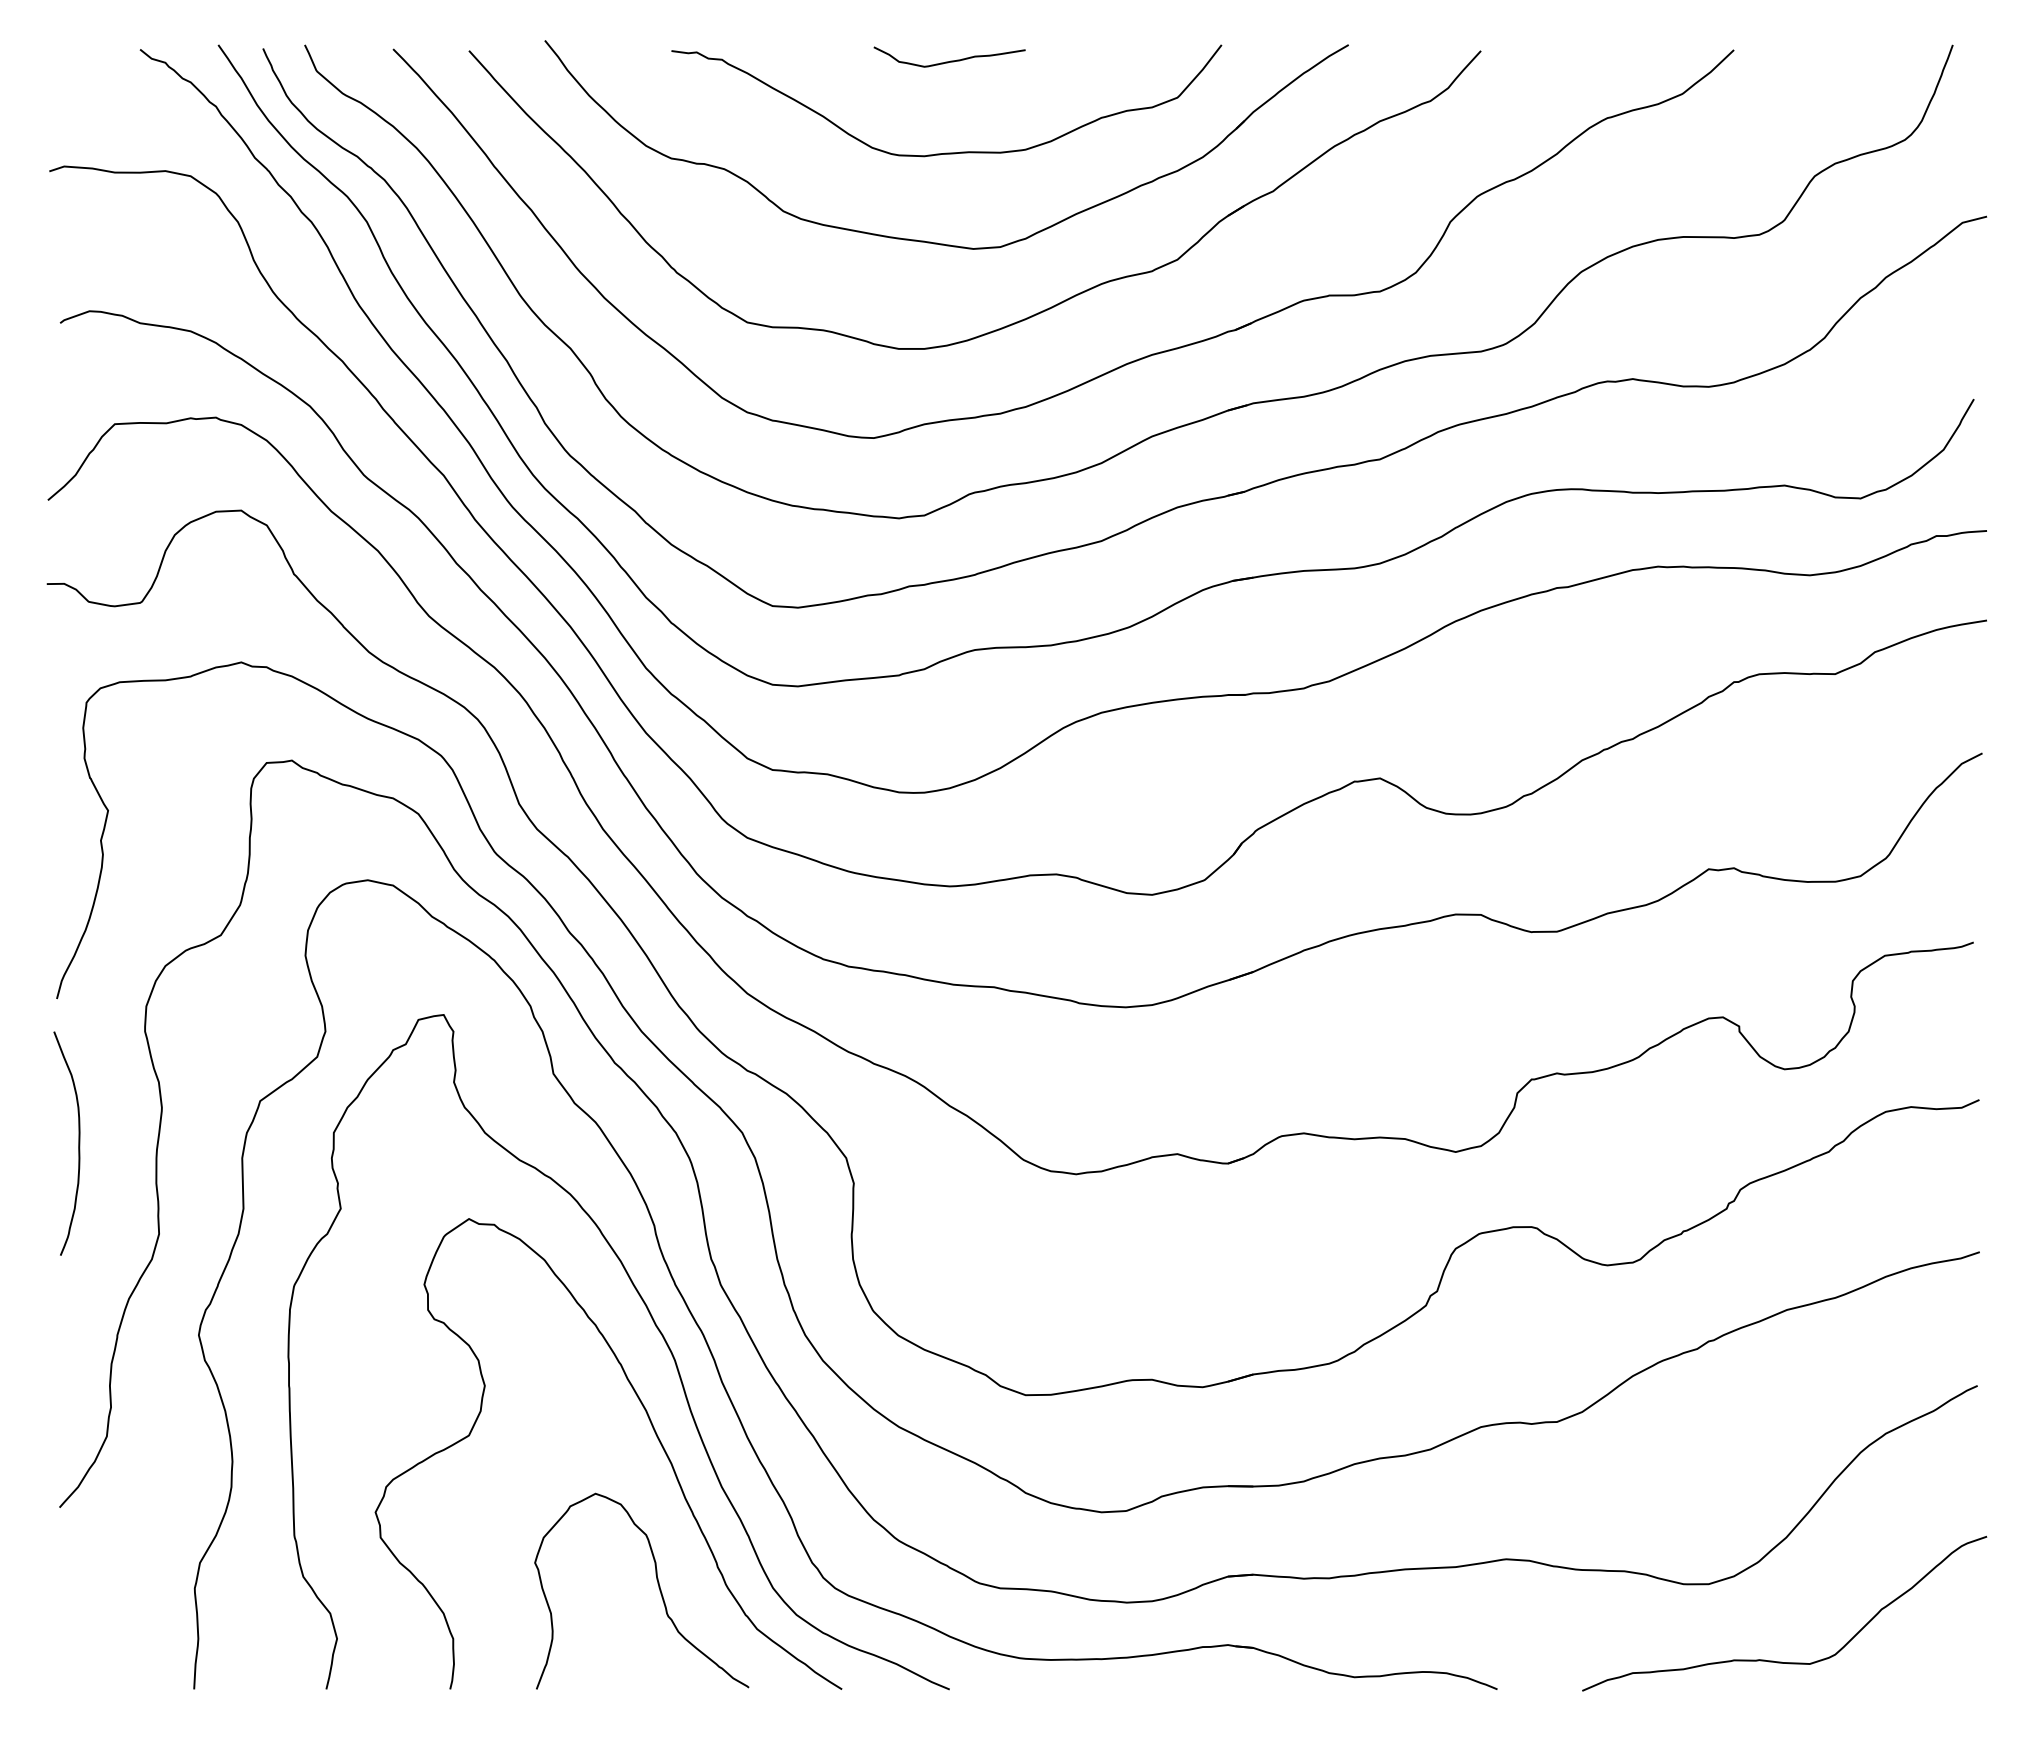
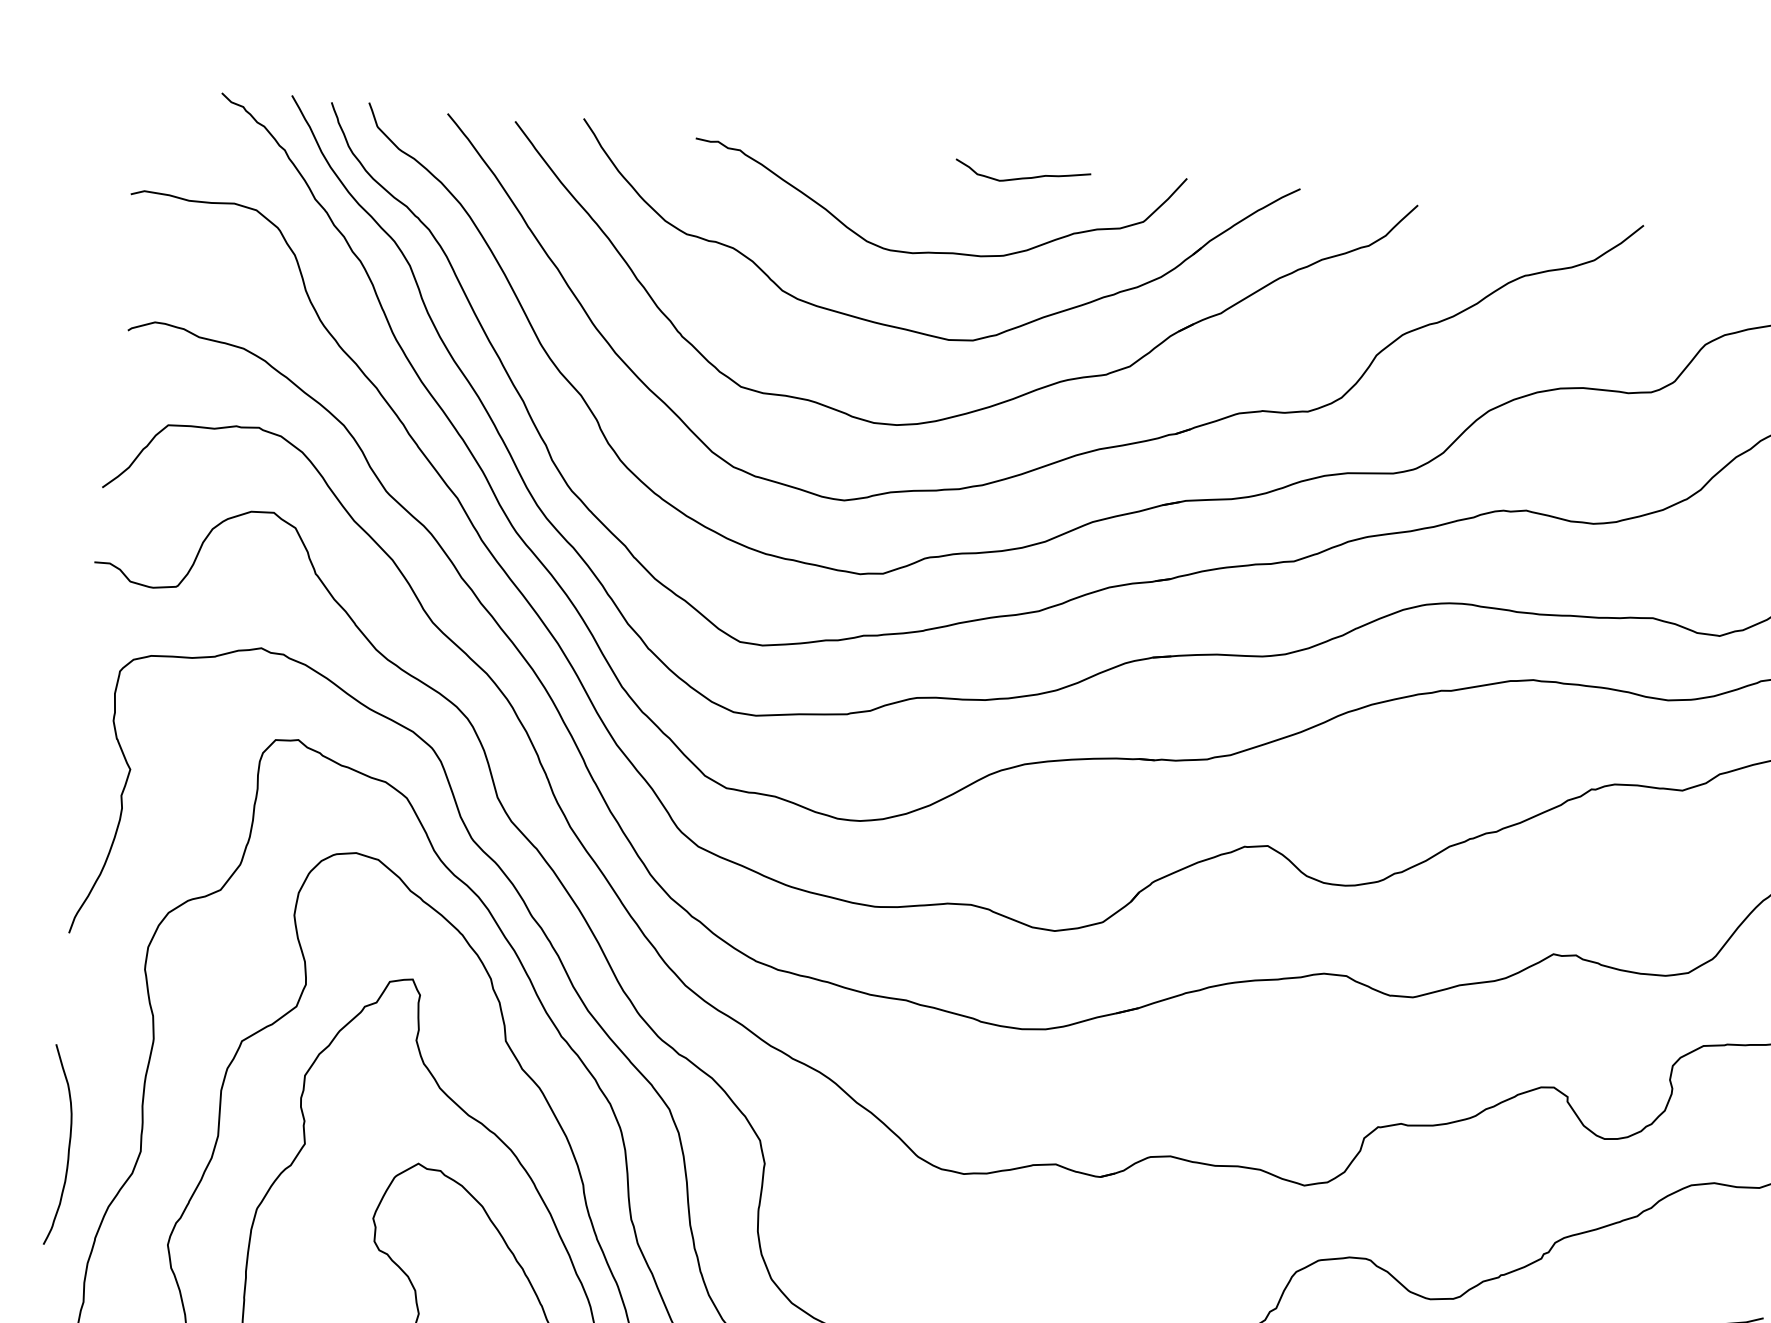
curve: (950, 60) -> (1023, 177), moved
curve: (78, 1143) -> (68, 1146), moved

